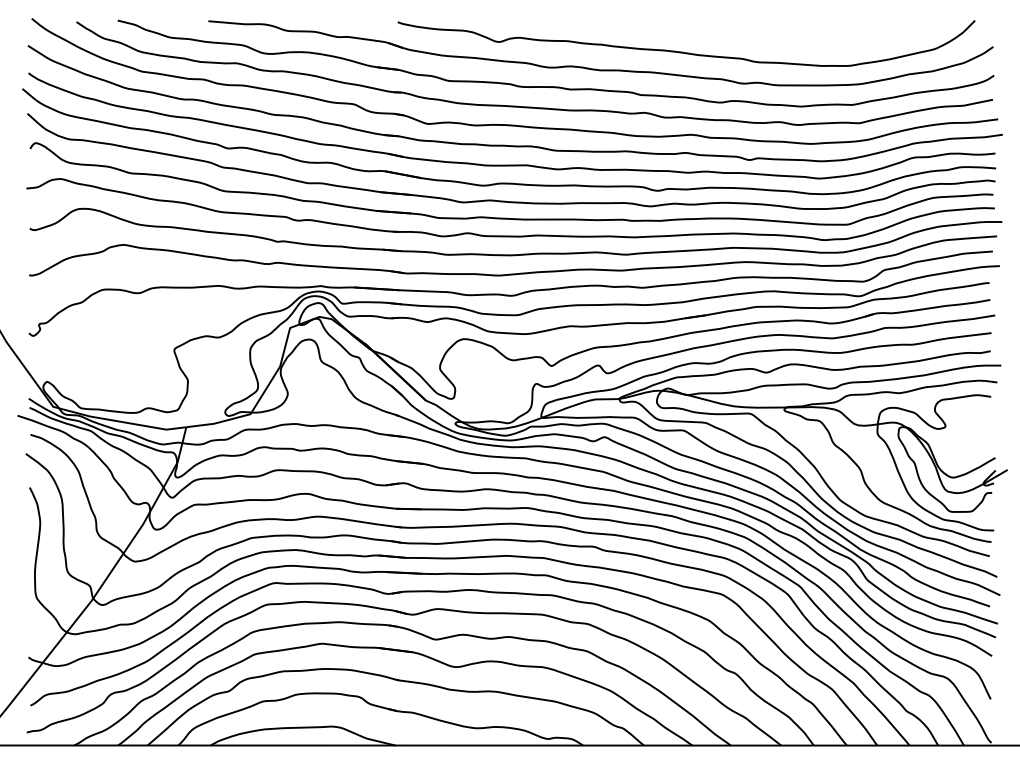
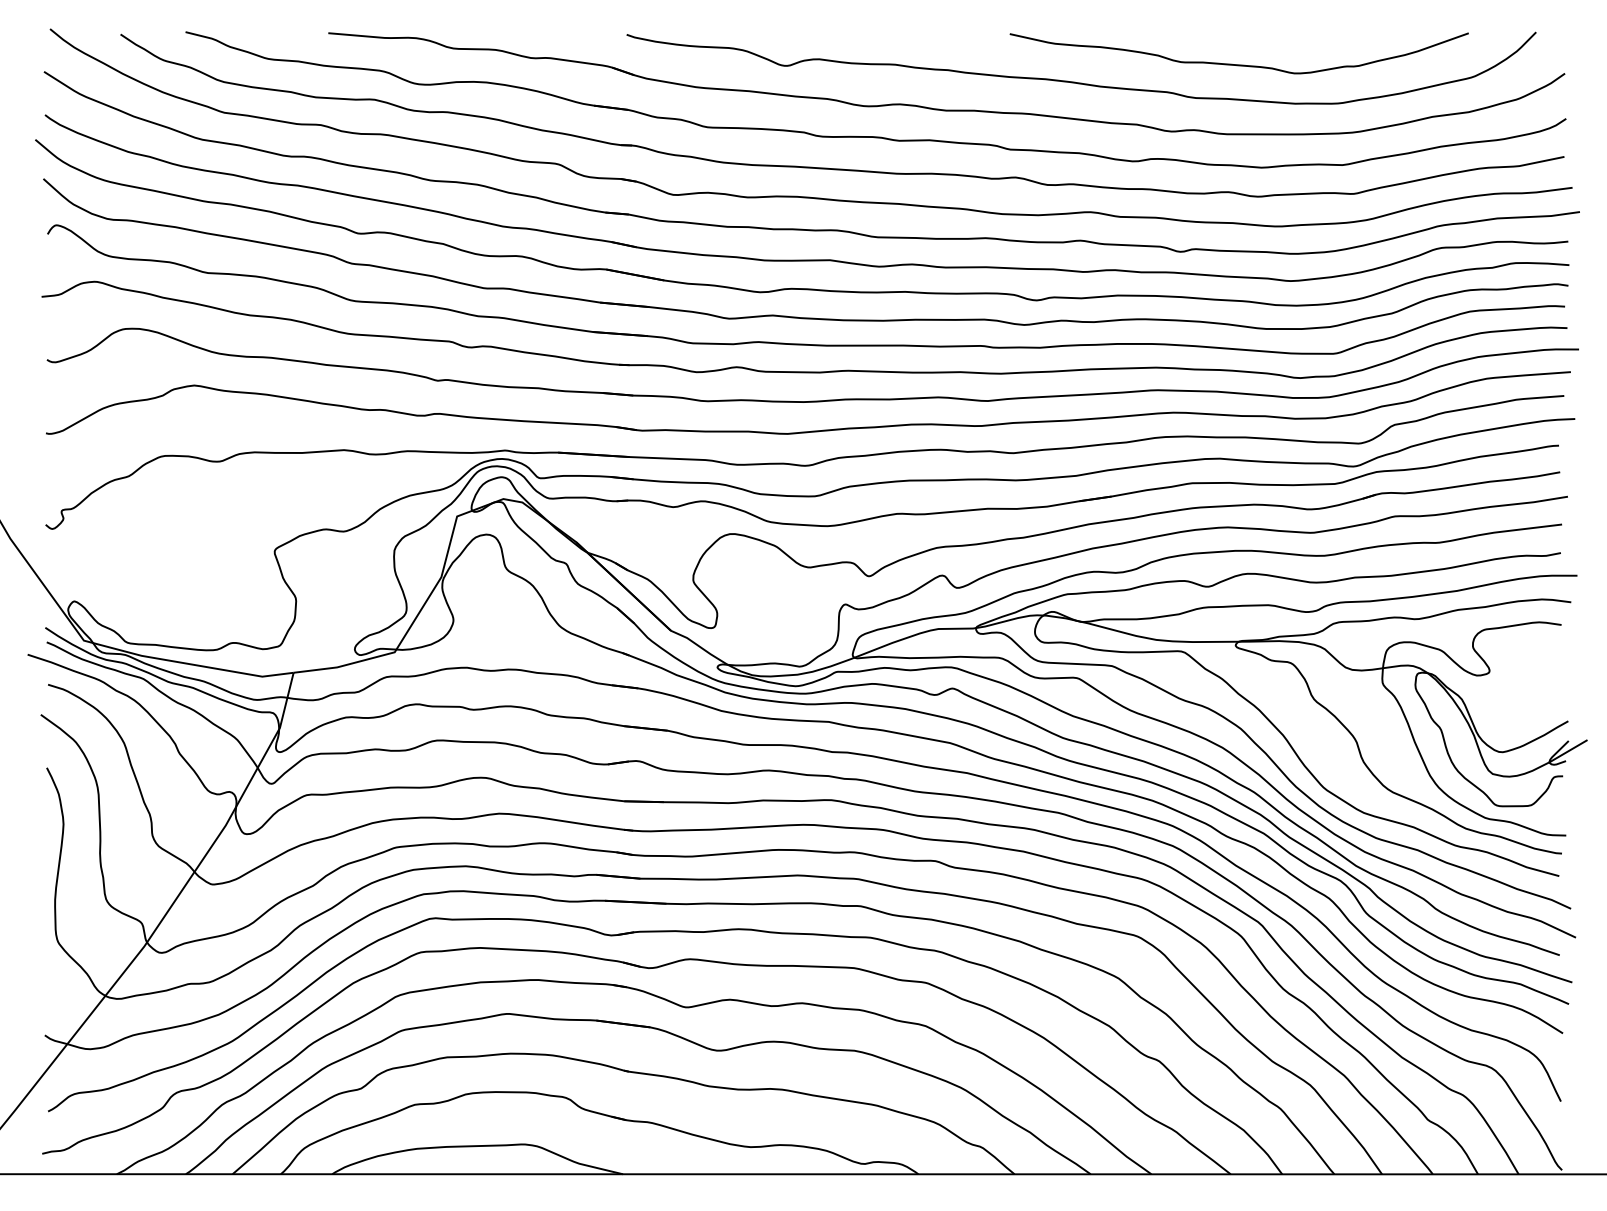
curve: (786, 40) -> (1239, 63), added

